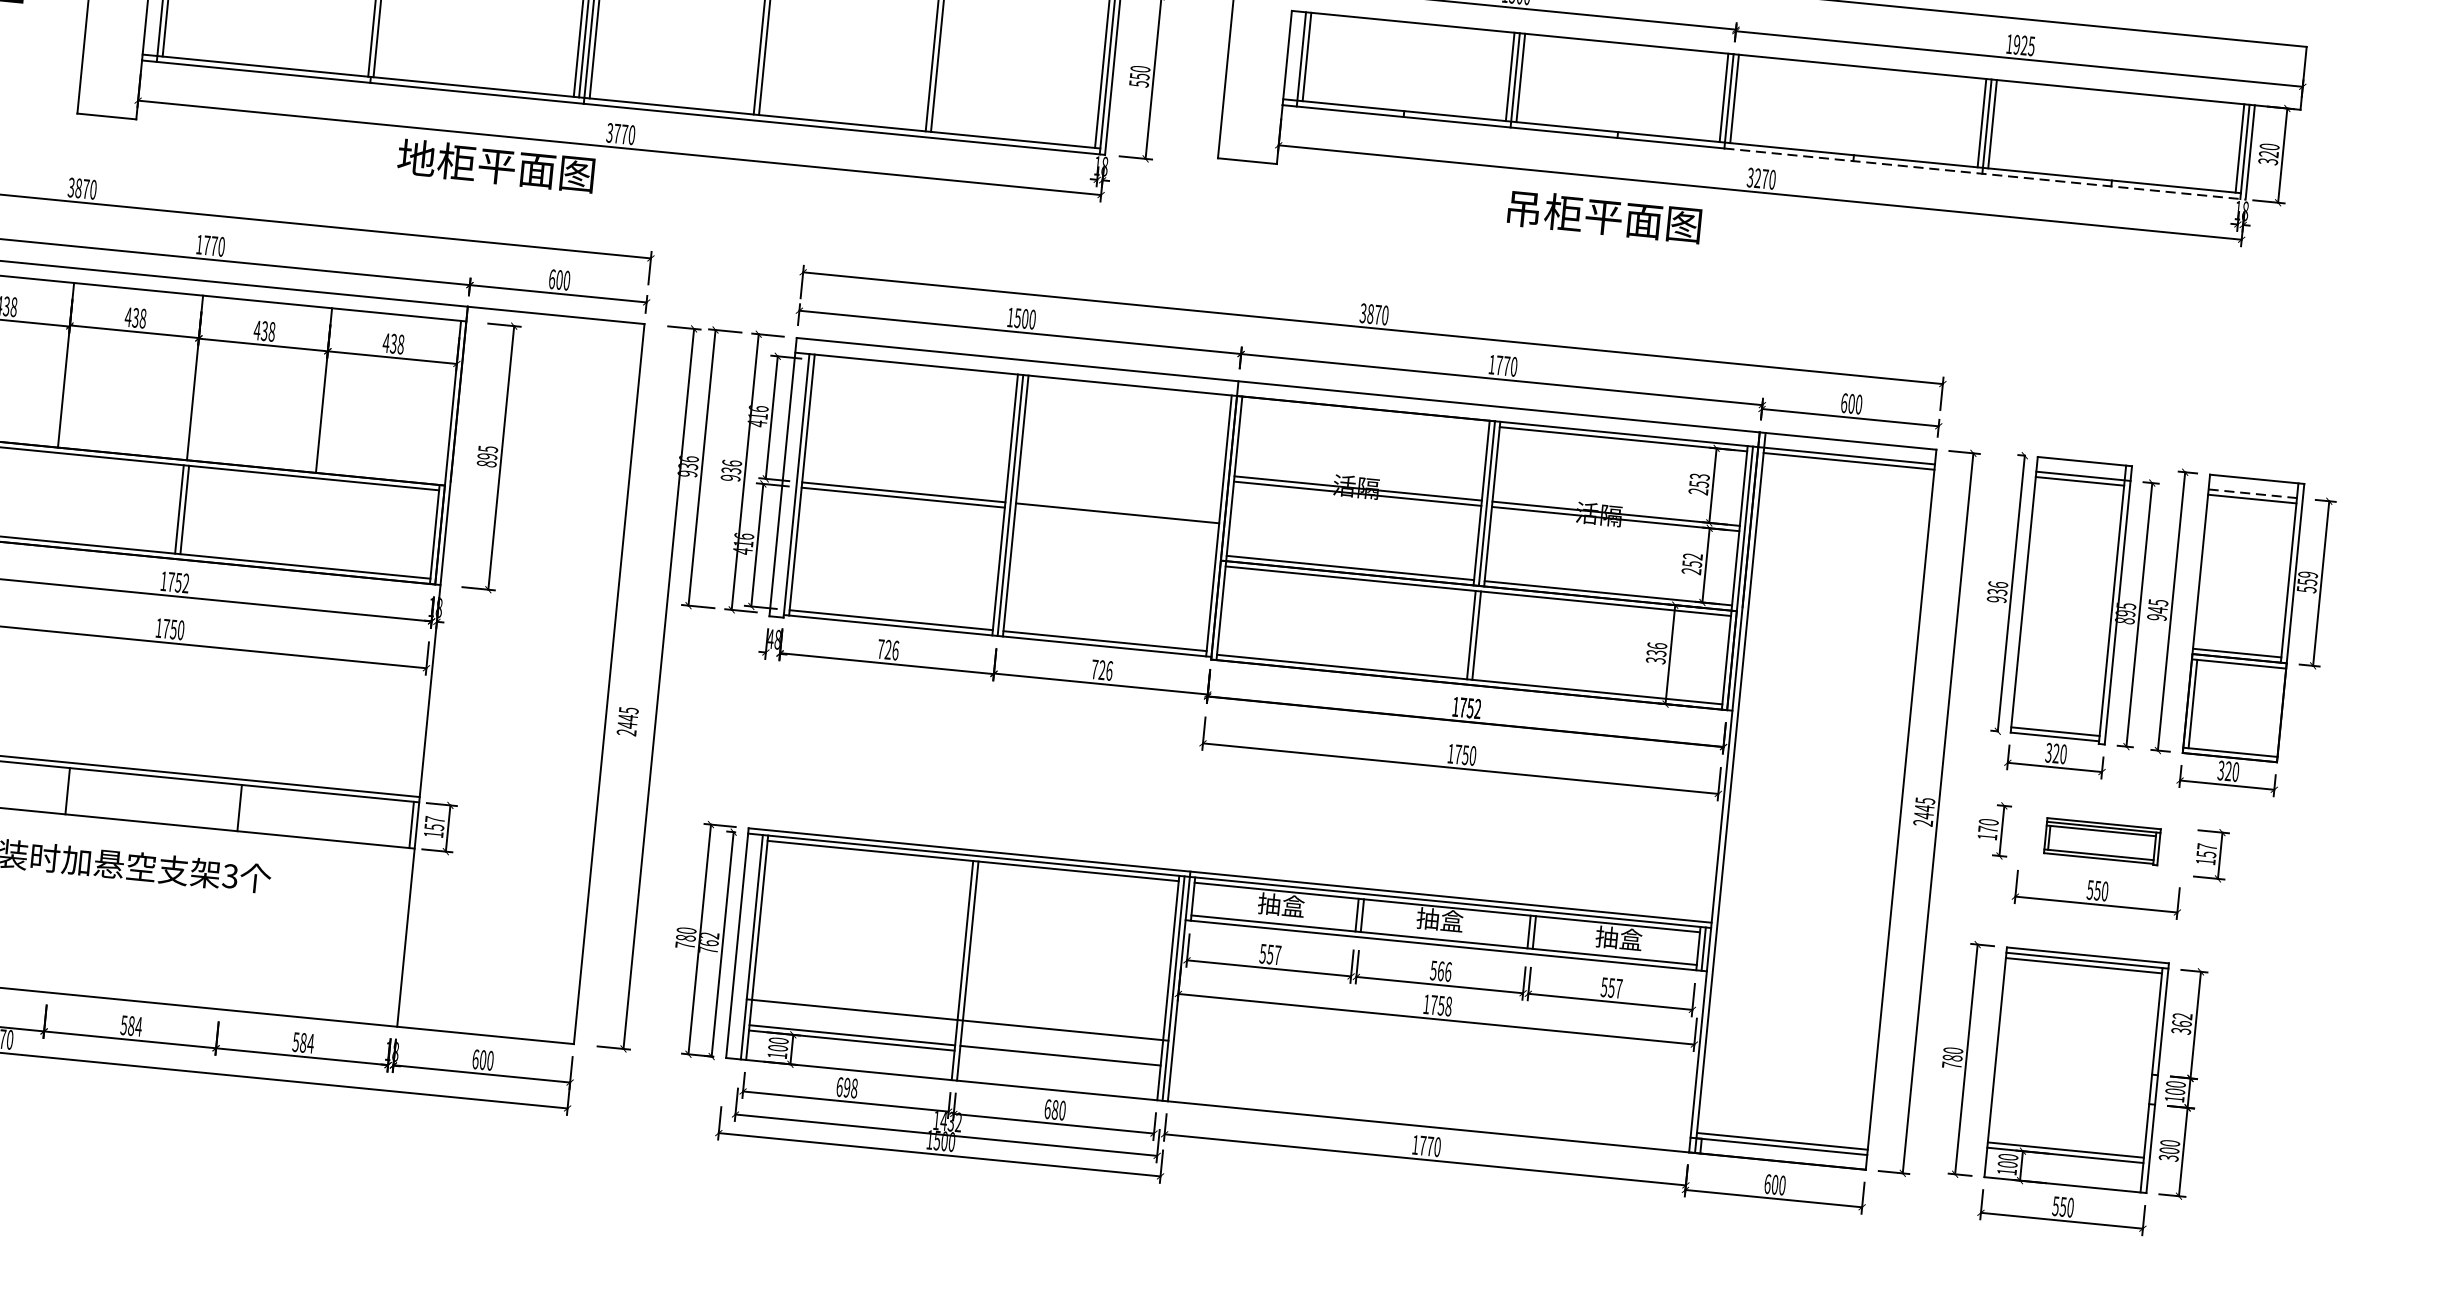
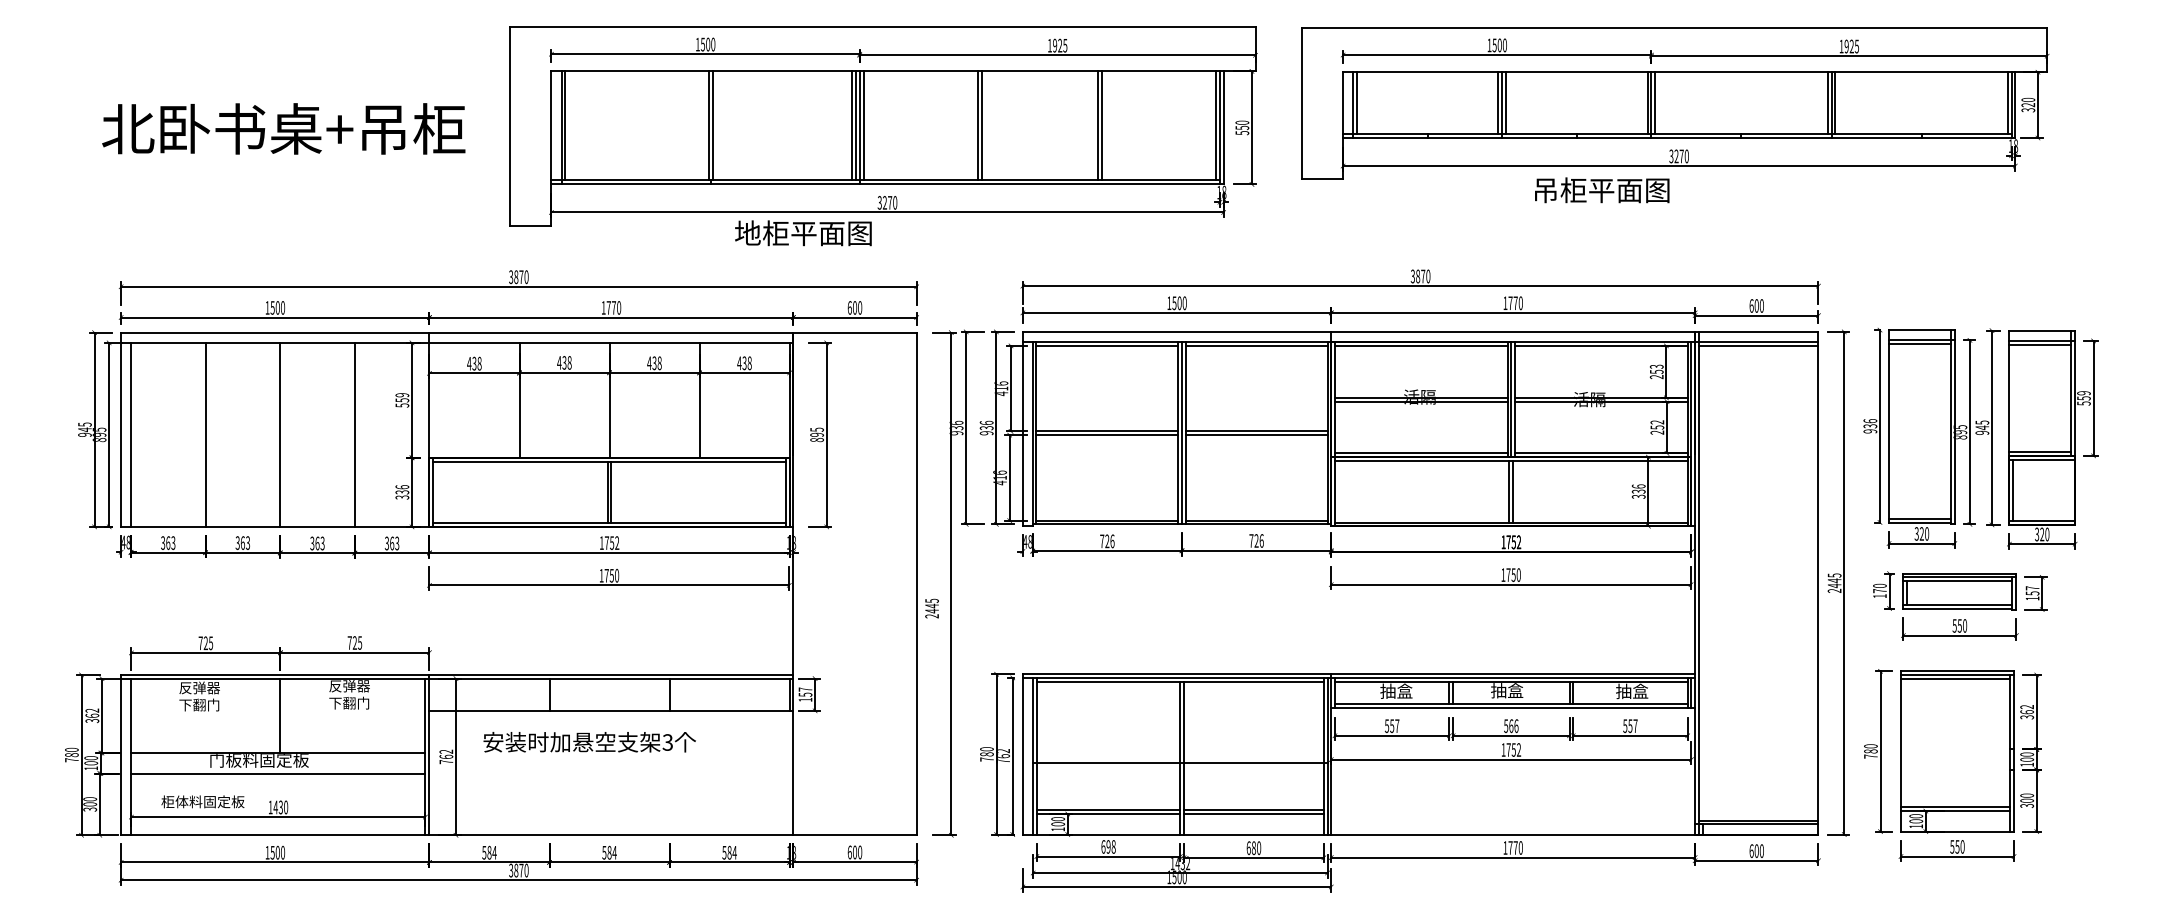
text: (616, 133) -> (884, 202), 3770 -> 3270
line: (1985, 174) -> (1833, 138), dashed -> solid
text: (1604, 217) -> (1602, 190), moved
line: (916, 369) -> (1107, 345), added
line: (1129, 390) -> (1256, 345), added
line: (1364, 413) -> (1420, 345), added
line: (2256, 493) -> (2042, 340), dashed -> solid
line: (1116, 519) -> (1256, 435), added
part: (2102, 841) -> (1959, 591), size x1.43
text: (1449, 1005) -> (1519, 749), 1758 -> 1752
line: (957, 1019) -> (1180, 762), moved
line: (1059, 1061) -> (1253, 814), added

